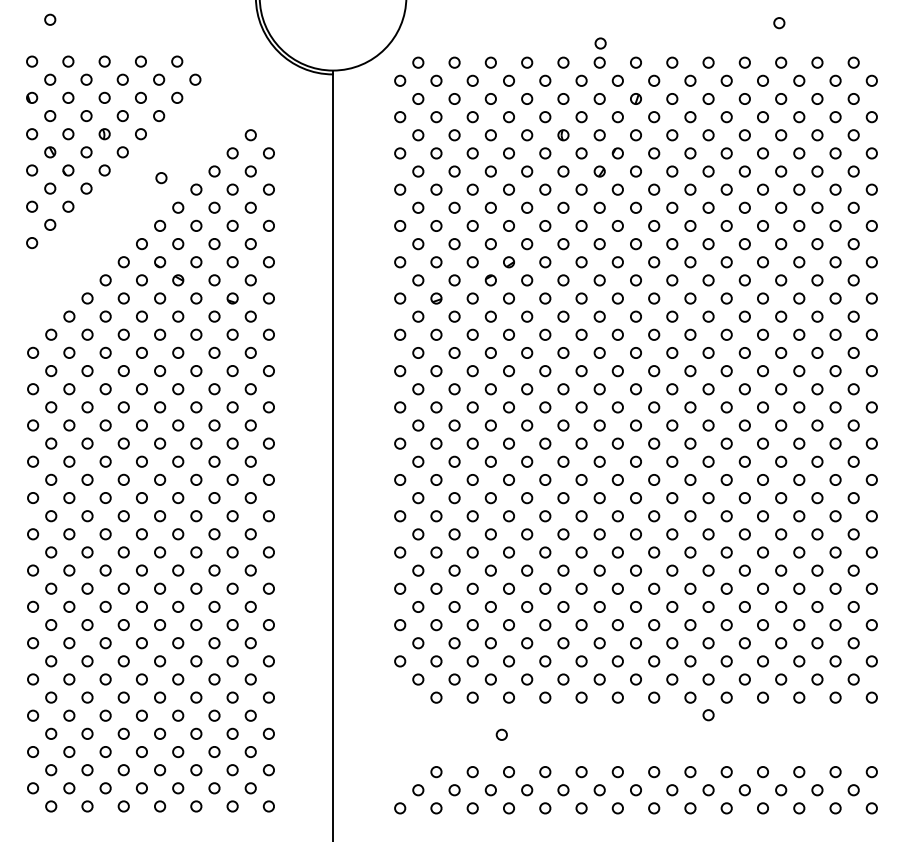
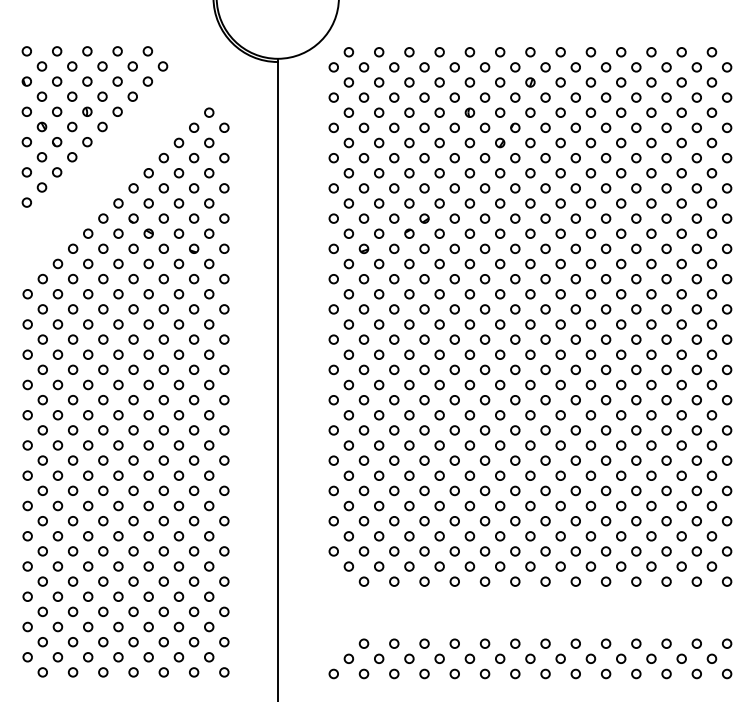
circle: (49, 19) -> (41, 16), removed
circle: (778, 23) -> (649, 19), removed
circle: (600, 43) -> (500, 36), removed
circle: (161, 178) -> (134, 148), removed
circle: (708, 715) -> (590, 596), removed
circle: (501, 734) -> (418, 612), removed

